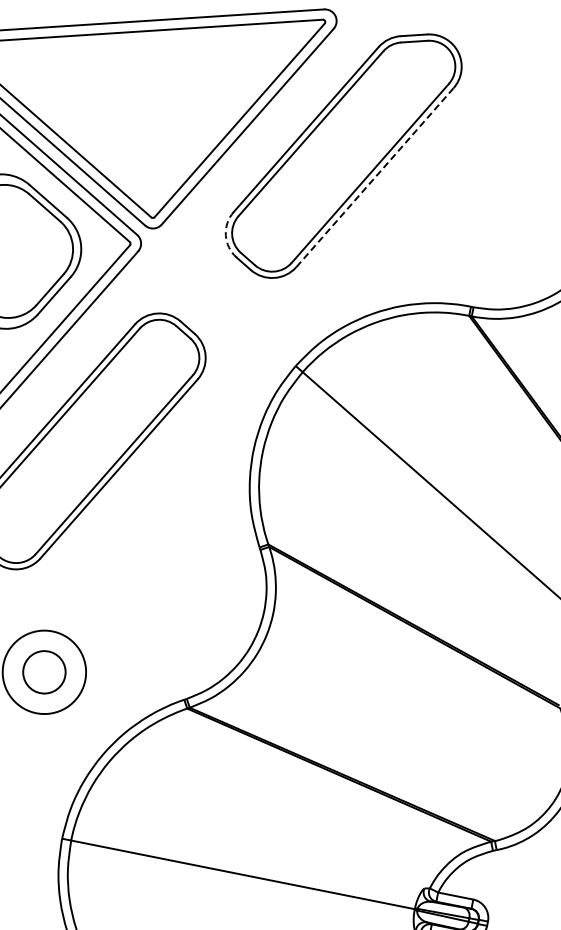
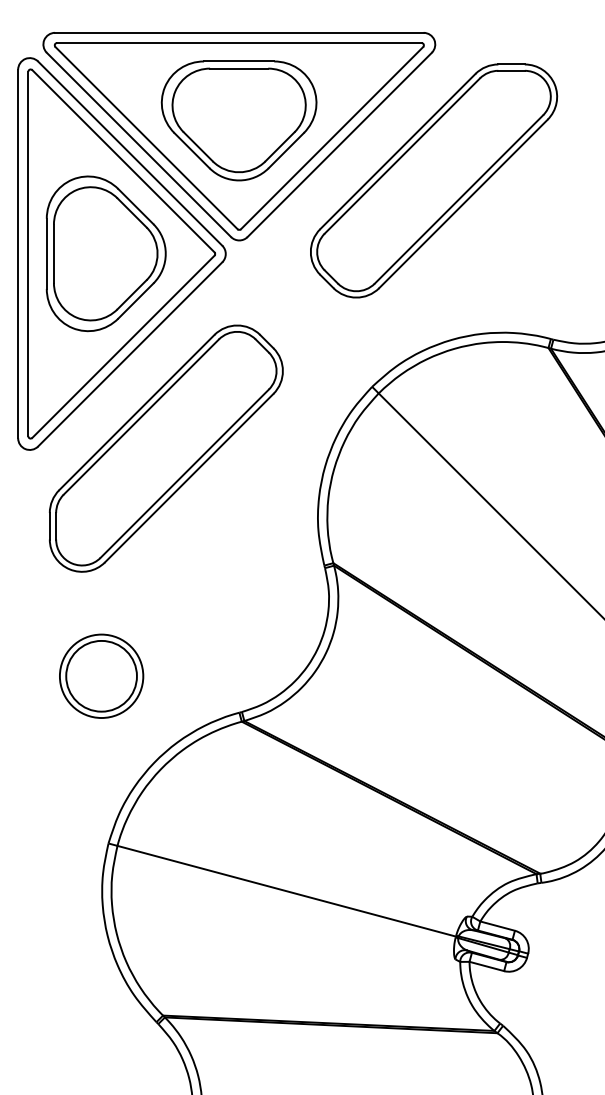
part: (145, 108) -> (238, 120), added
line: (375, 177) -> (463, 203), dashed -> solid
arc: (225, 235) -> (310, 252), dashed -> solid
circle: (44, 671) -> (101, 675), size x1.67

